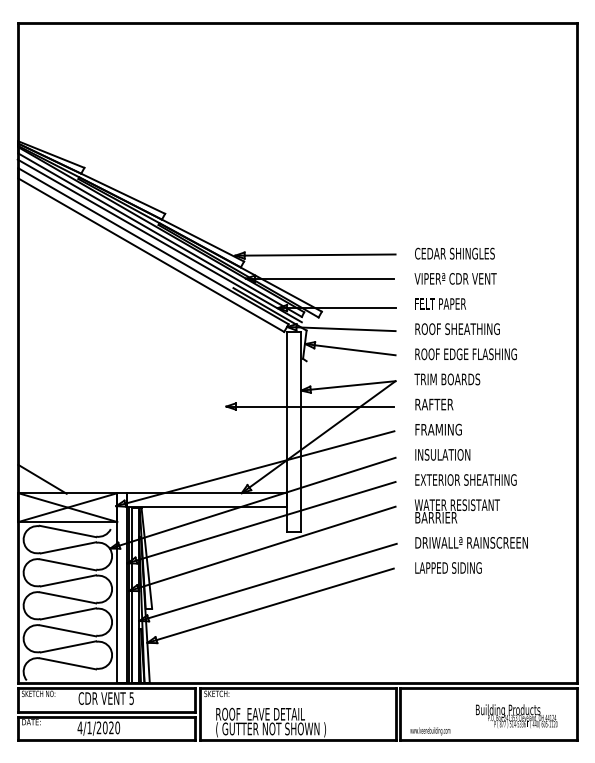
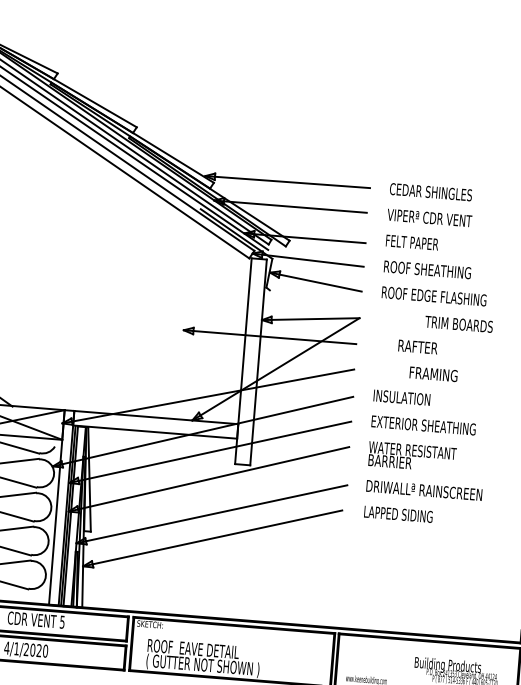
text: (447, 379) -> (459, 324), moved
text: (434, 404) -> (418, 346), moved
text: (438, 429) -> (433, 374), moved

